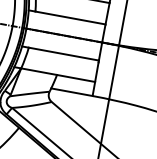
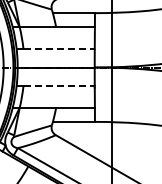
line: (70, 18) -> (59, 49), solid -> dashed
line: (64, 53) -> (59, 85), solid -> dashed

